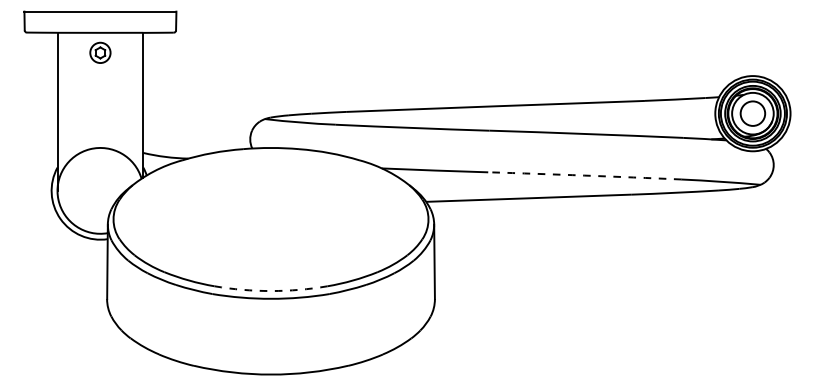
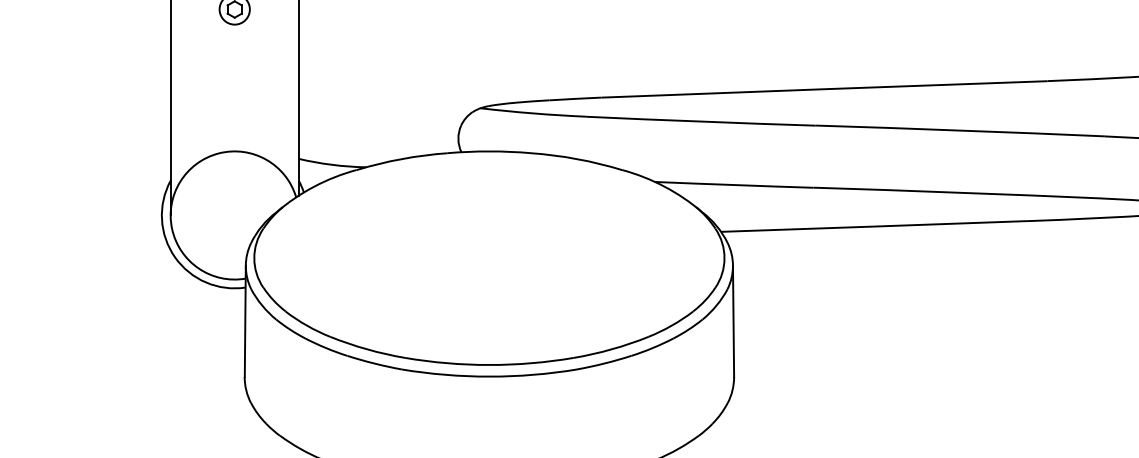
arc: (584, 175) -> (957, 192), dashed -> solid
arc: (271, 291) -> (490, 365), dashed -> solid

